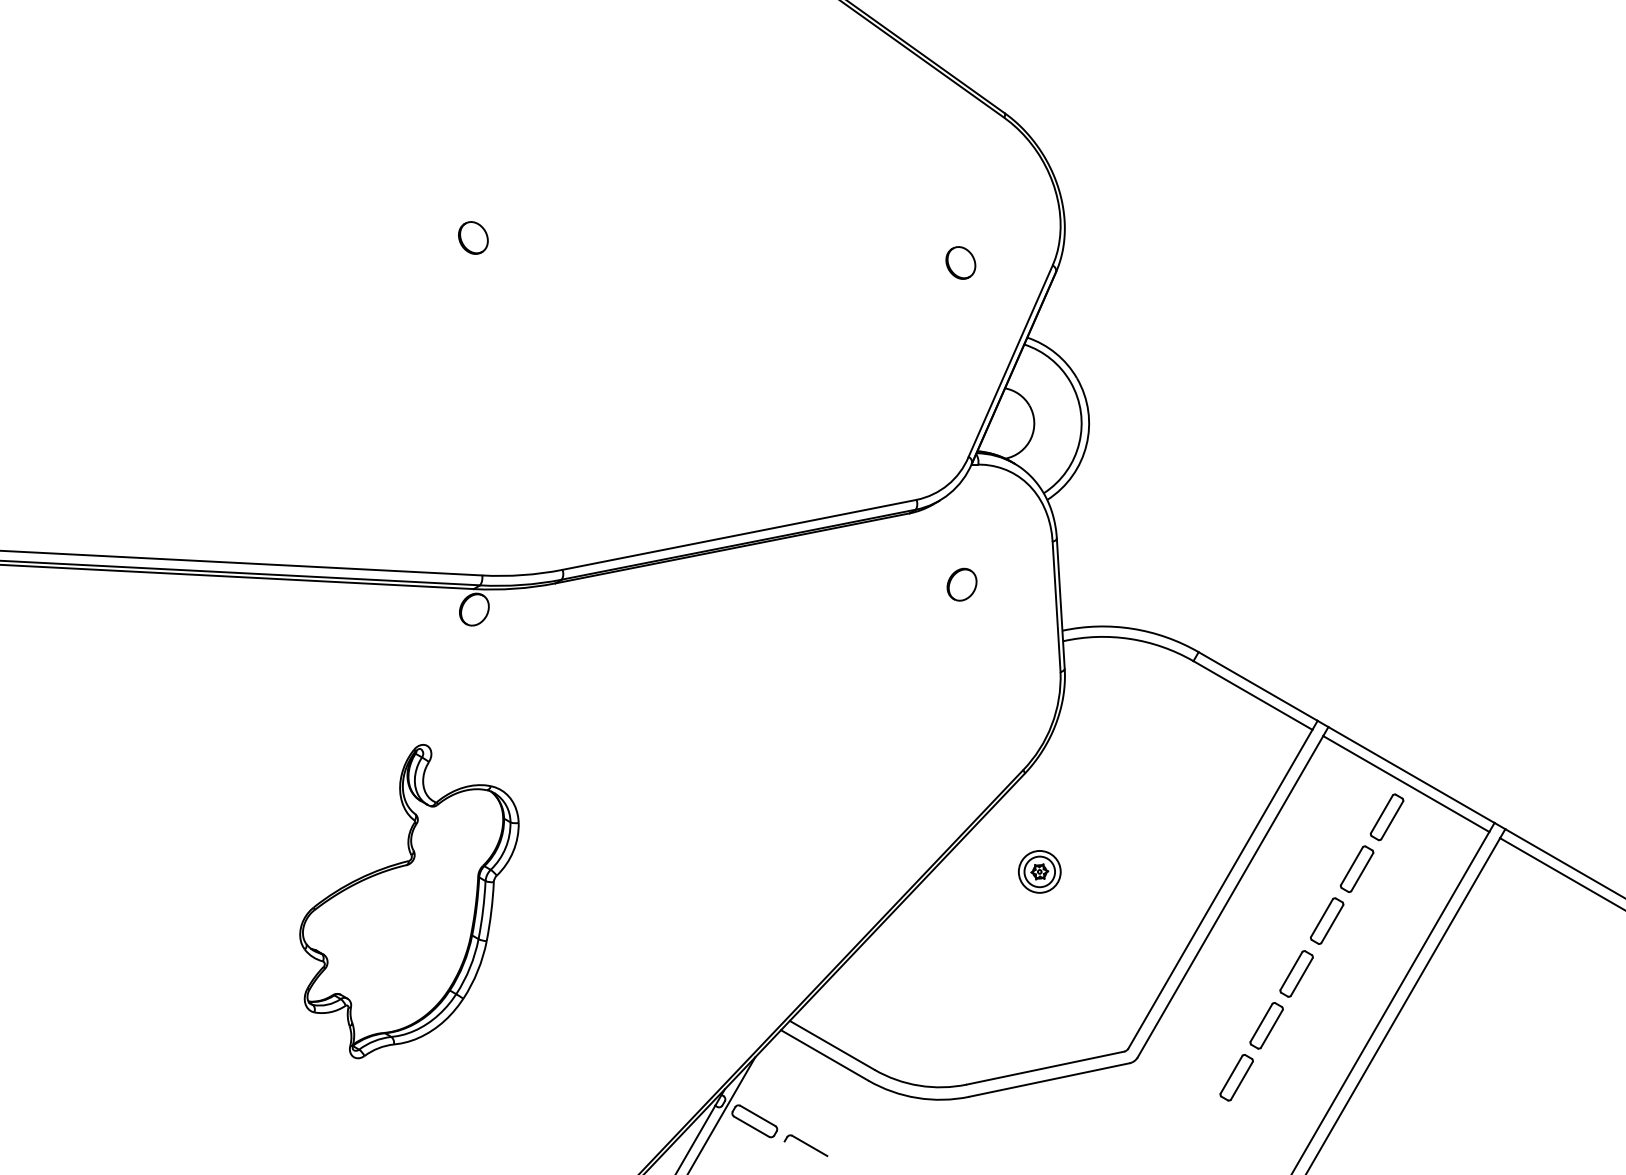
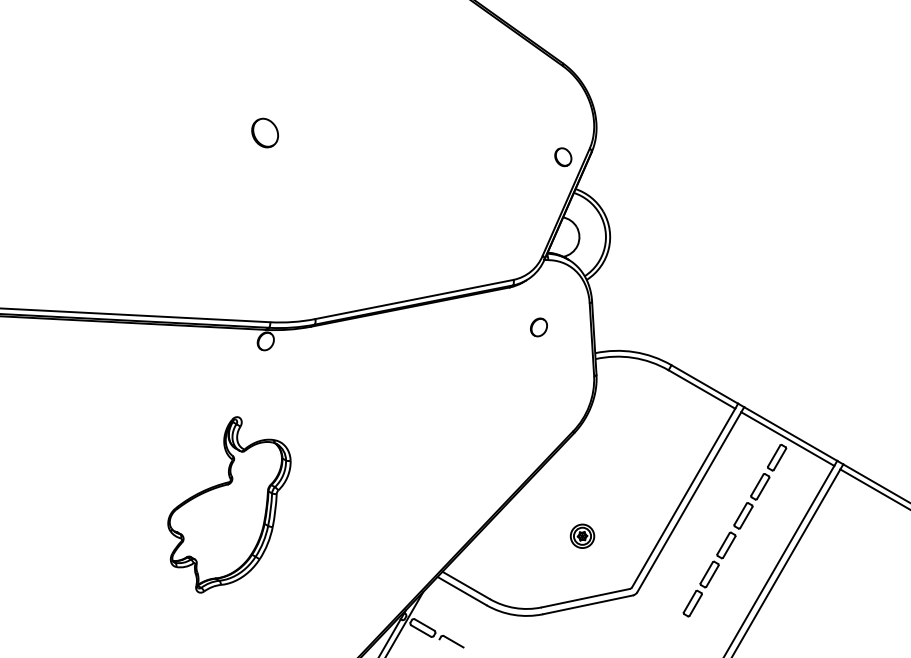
part: (473, 238) -> (265, 133), size x1.6
part: (961, 263) -> (563, 157), moved
part: (1039, 870) -> (582, 535), moved

